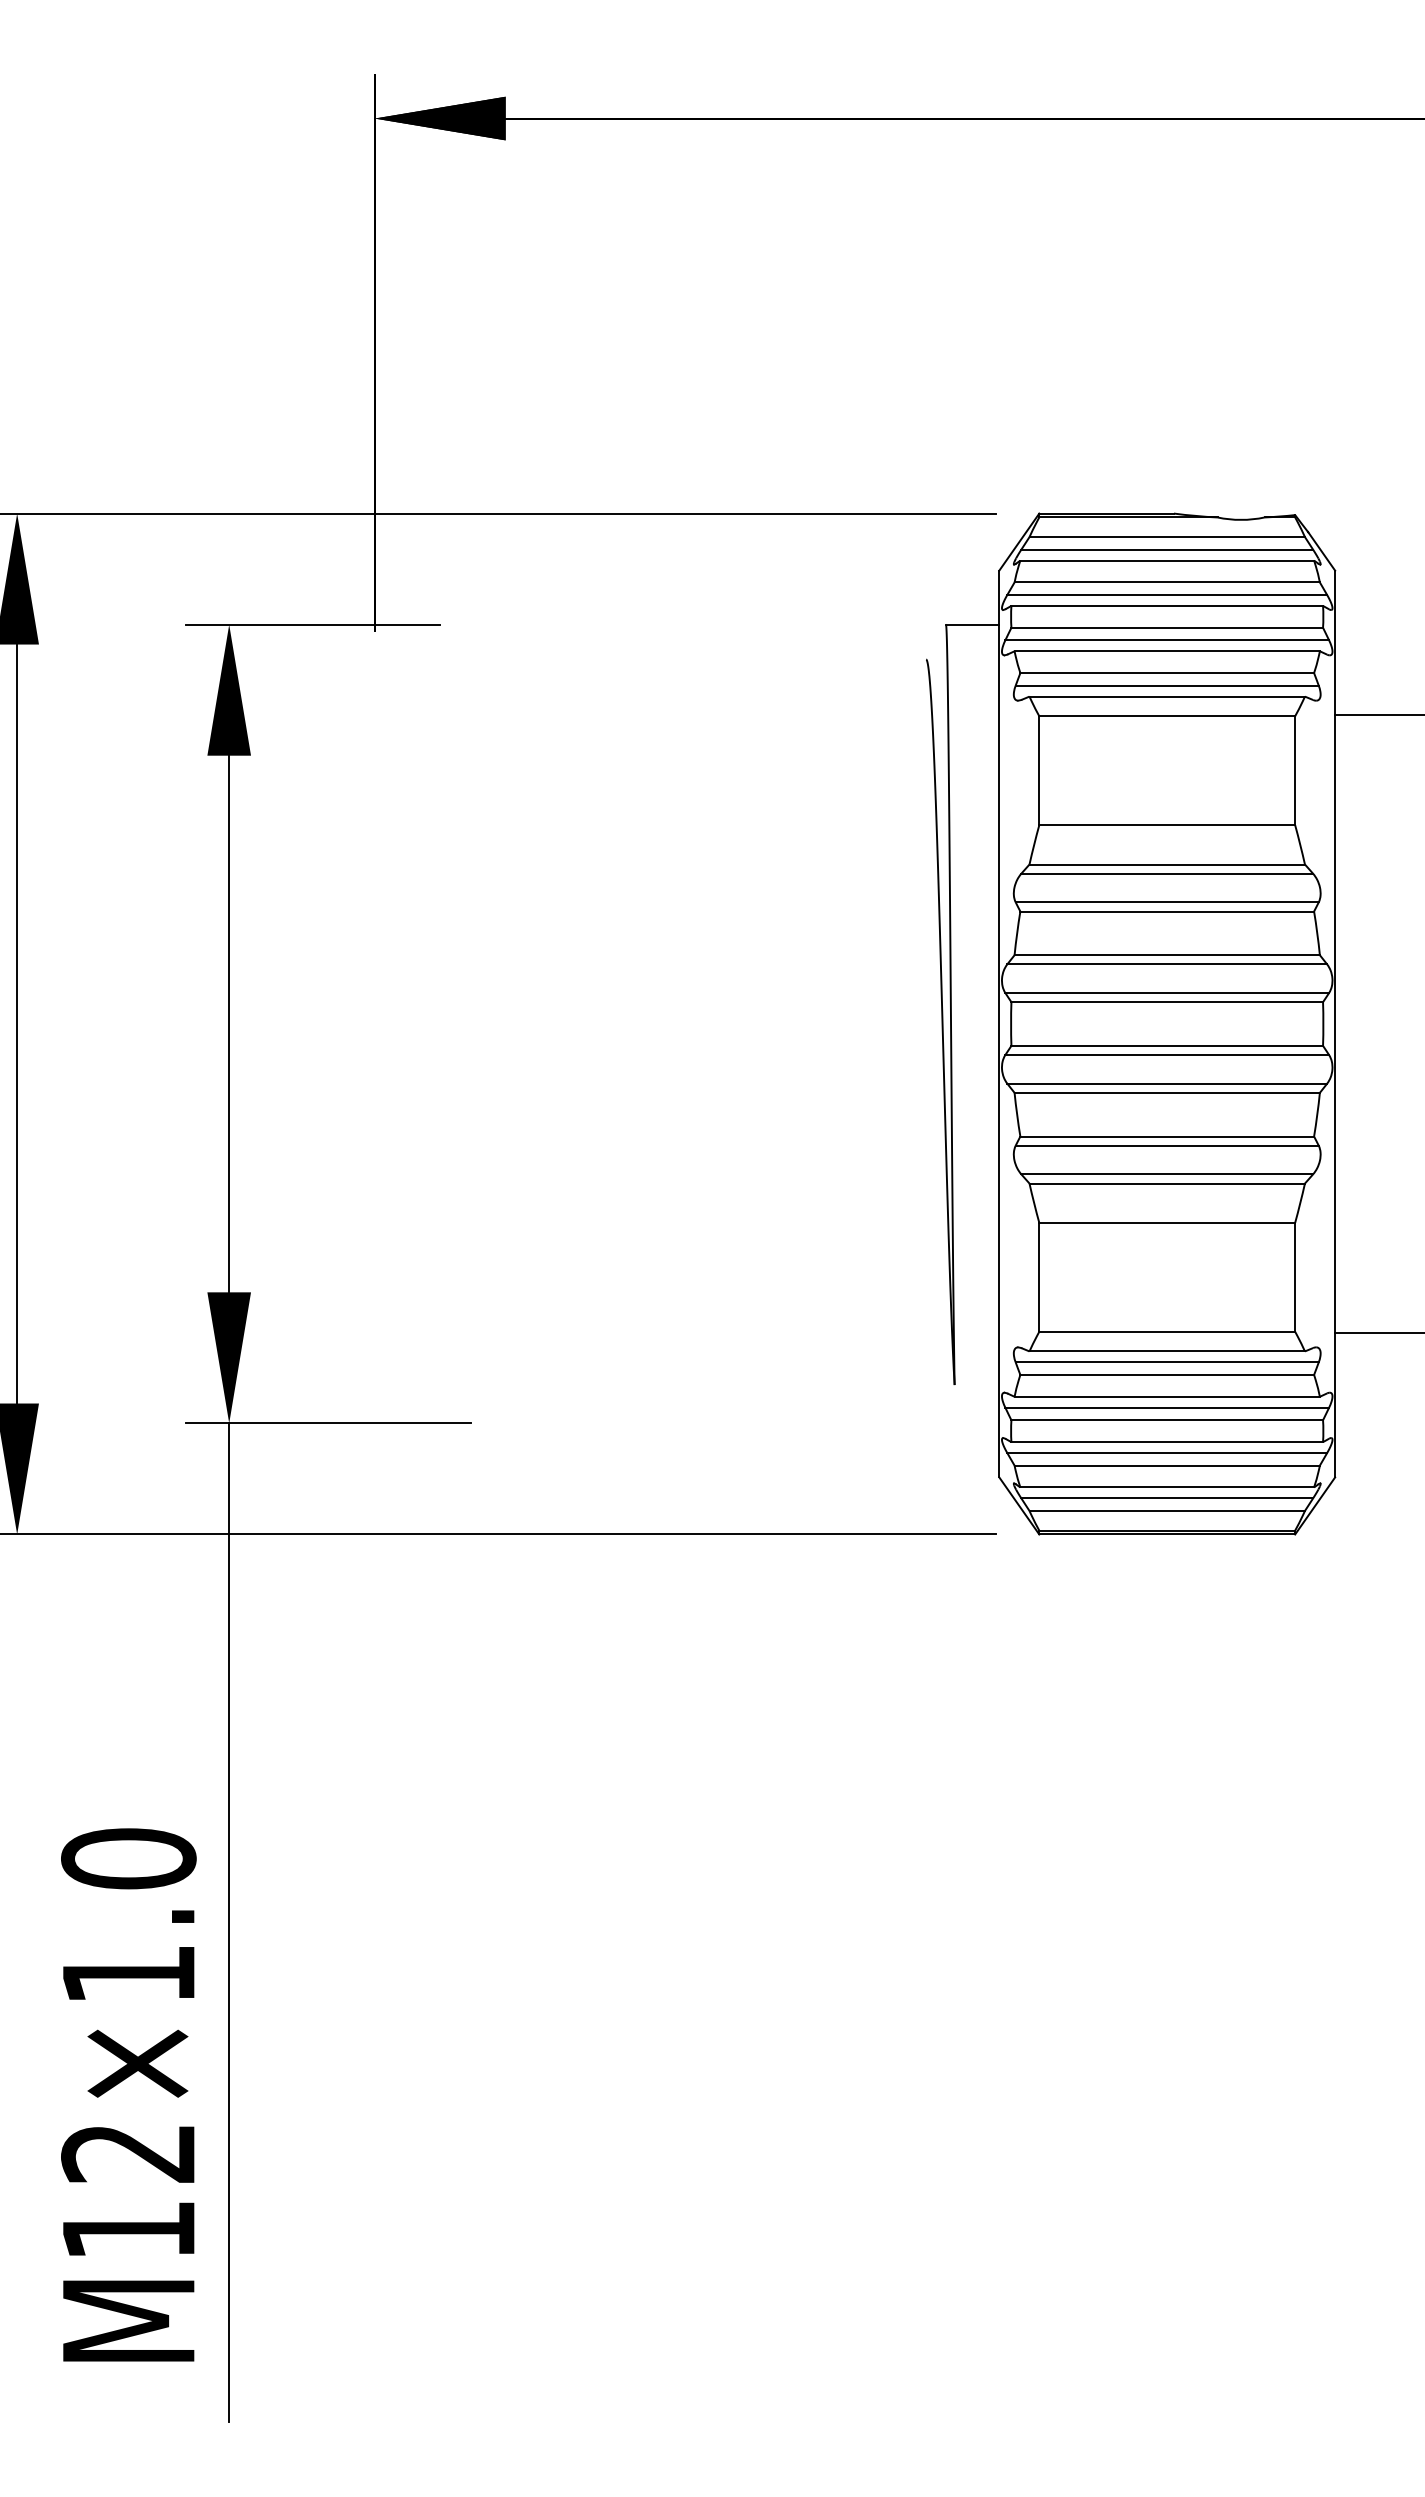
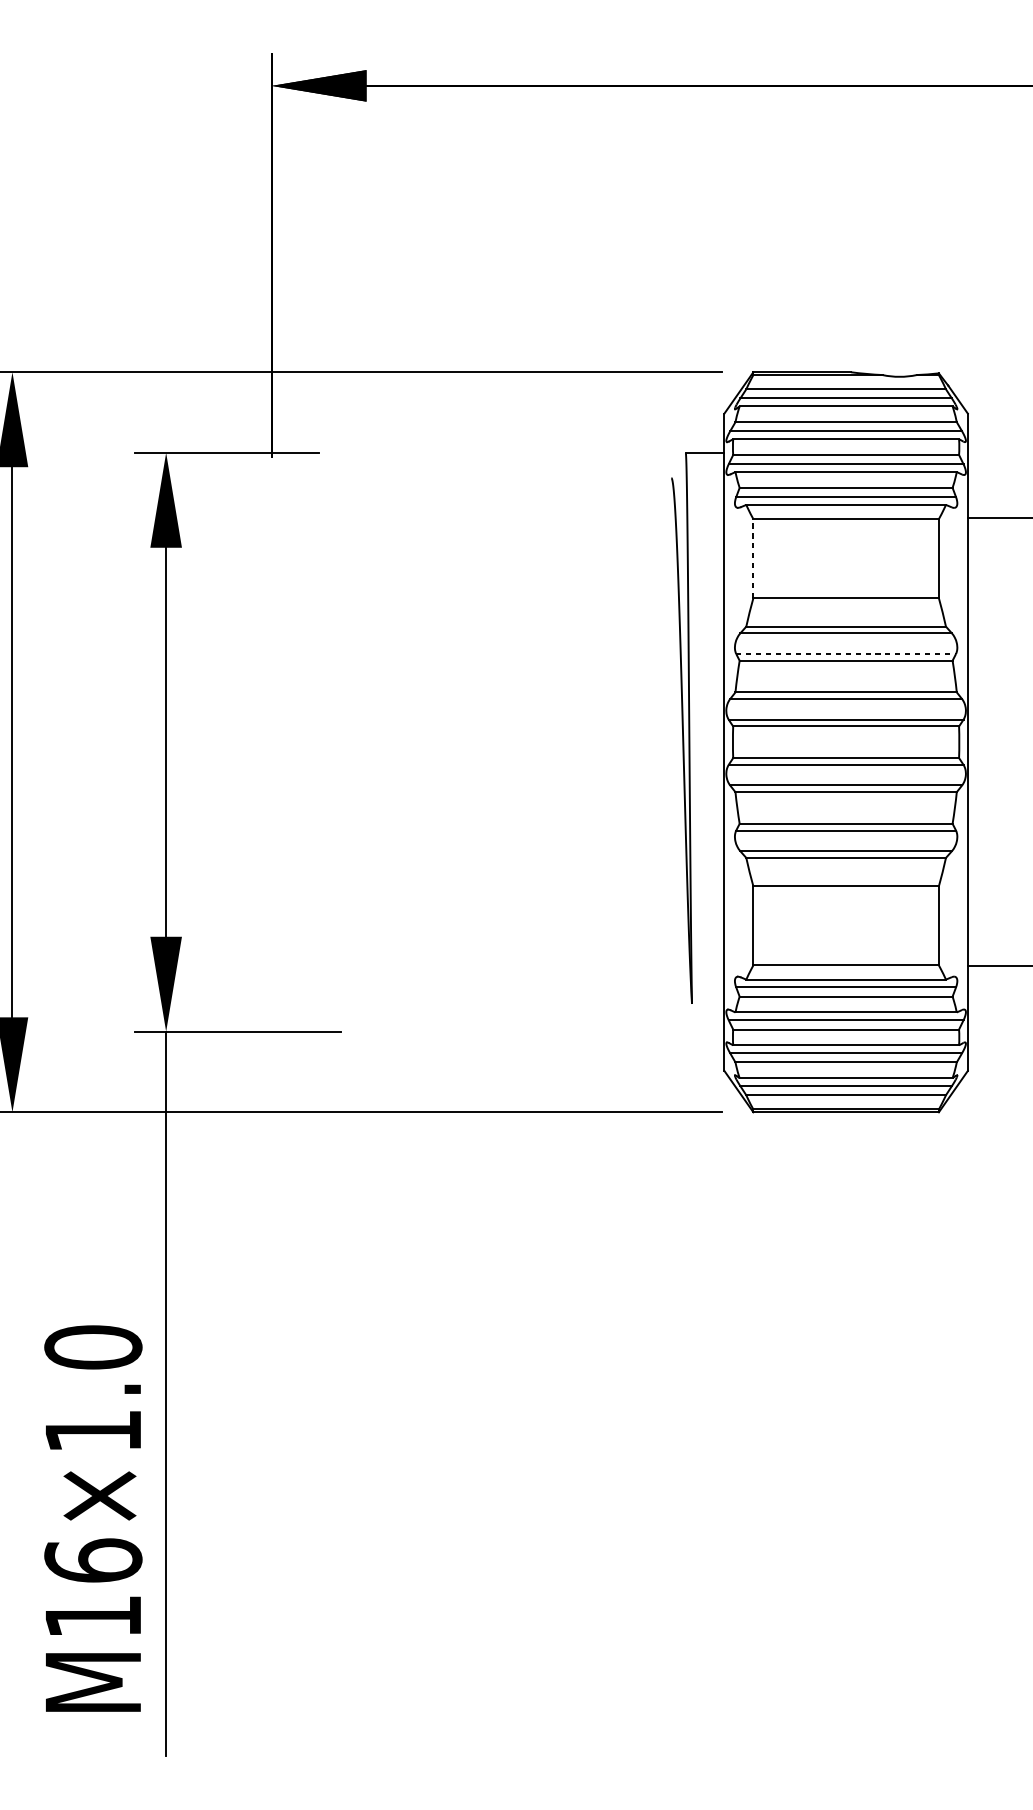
line: (1039, 770) -> (753, 558), solid -> dashed
line: (1167, 902) -> (846, 654), solid -> dashed
text: (128, 2152) -> (93, 1560), M12×1.0 -> M16×1.0

